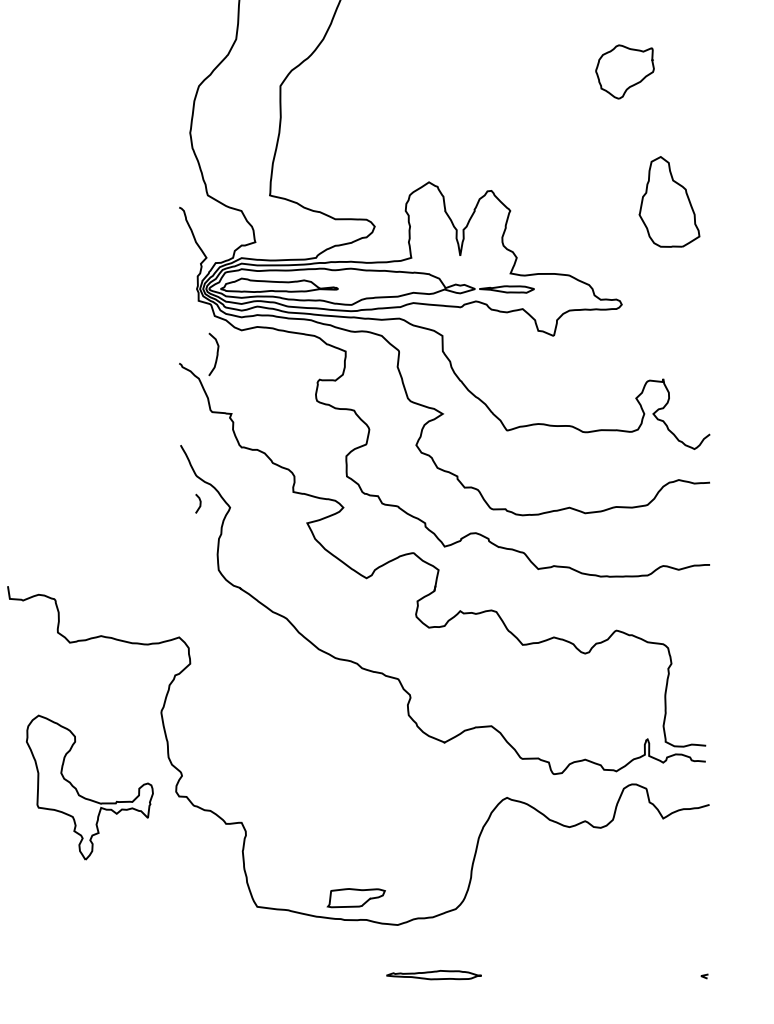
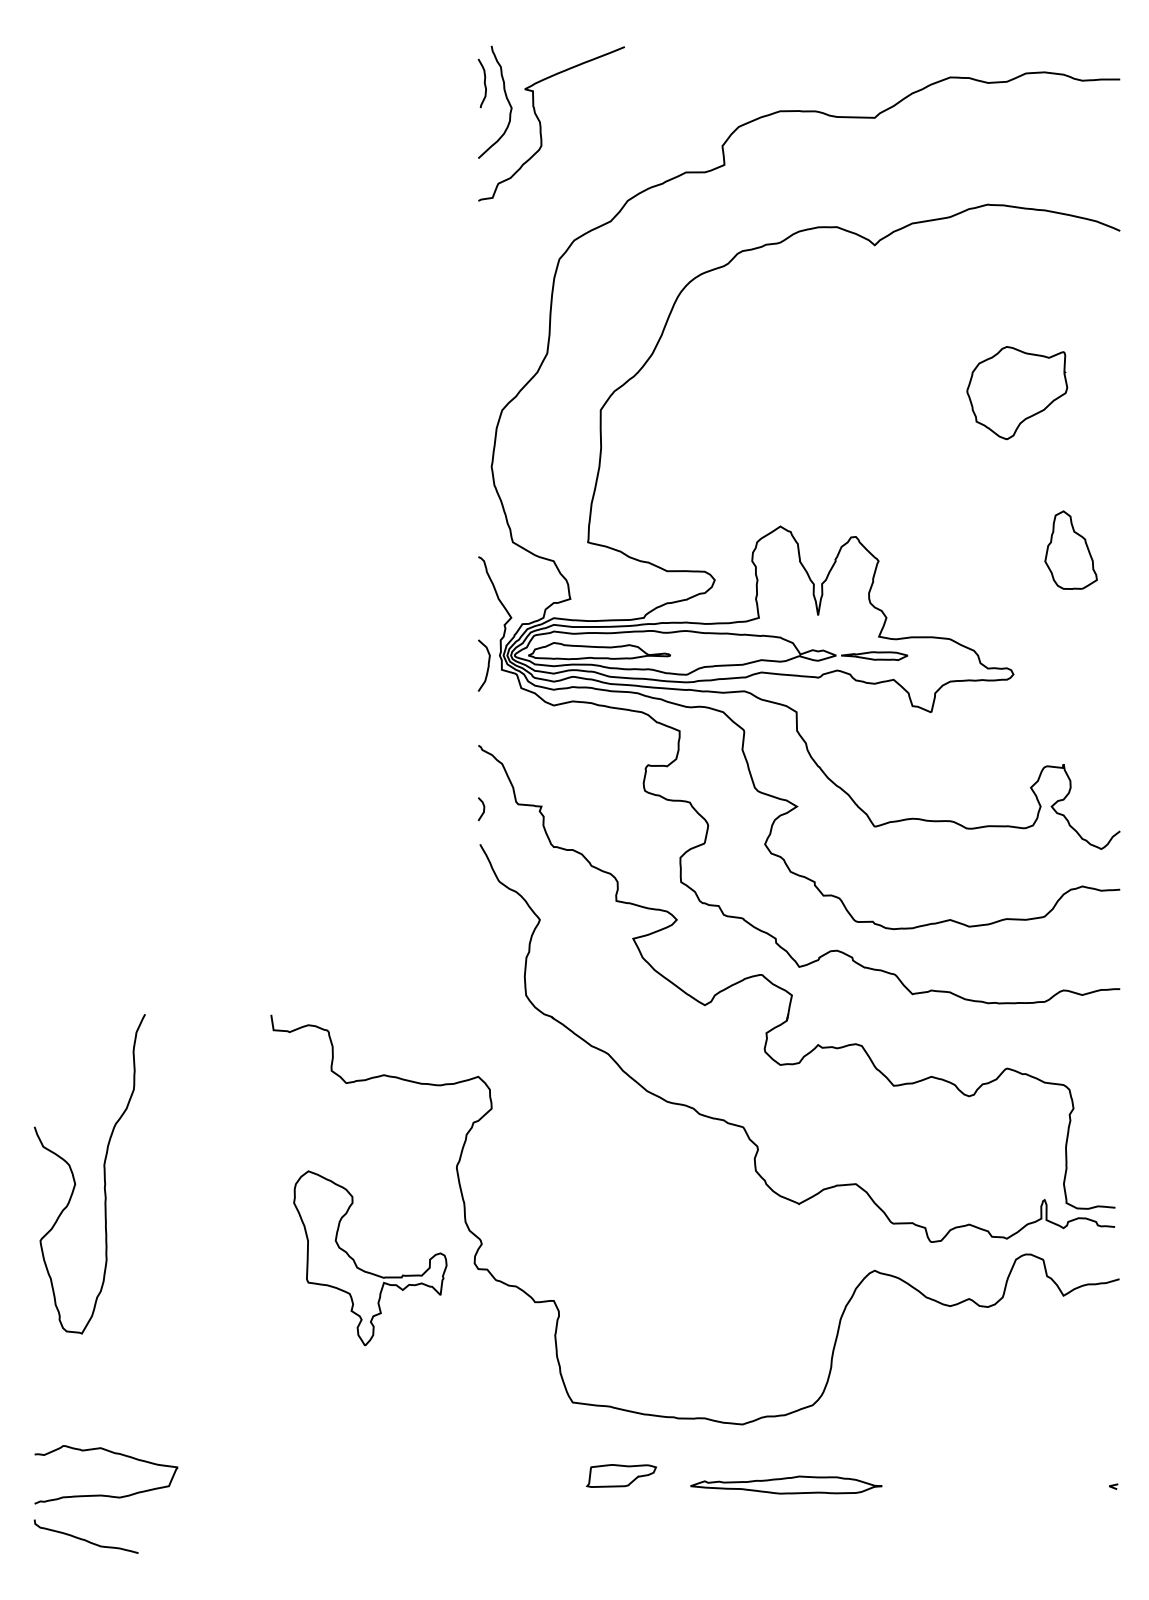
part: (625, 72) -> (1017, 393), size x1.43
part: (668, 201) -> (1070, 549), size x0.71
curve: (216, 354) -> (487, 665), moved
line: (200, 504) -> (483, 809), moved
part: (355, 897) -> (620, 1475), moved
part: (434, 974) -> (786, 1484), size x1.67

